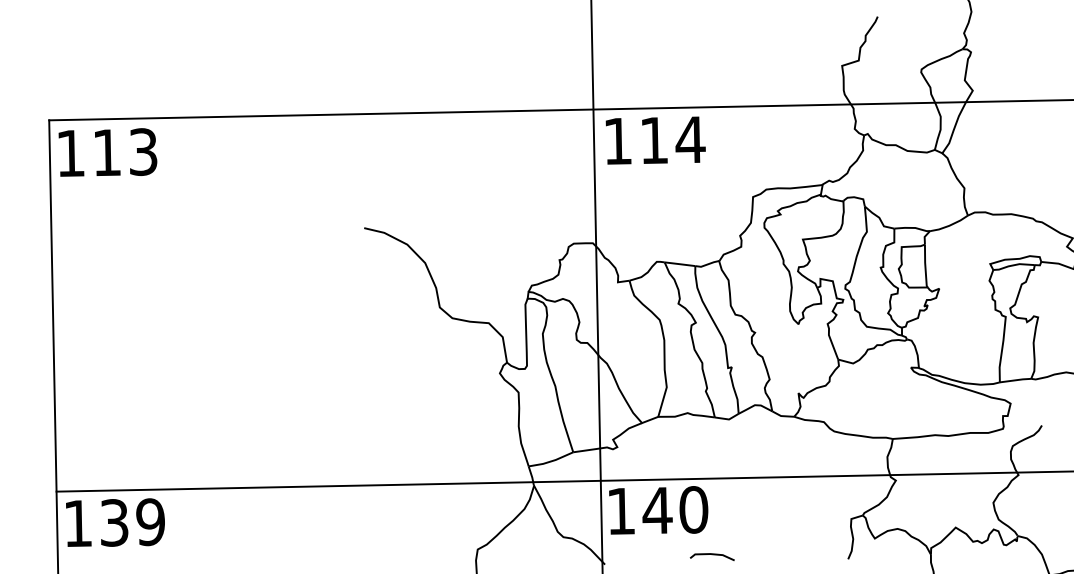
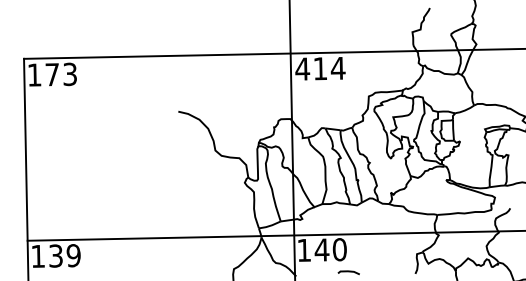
text: (617, 140) -> (302, 68), 114 -> 414
text: (105, 152) -> (51, 74), 113 -> 173

